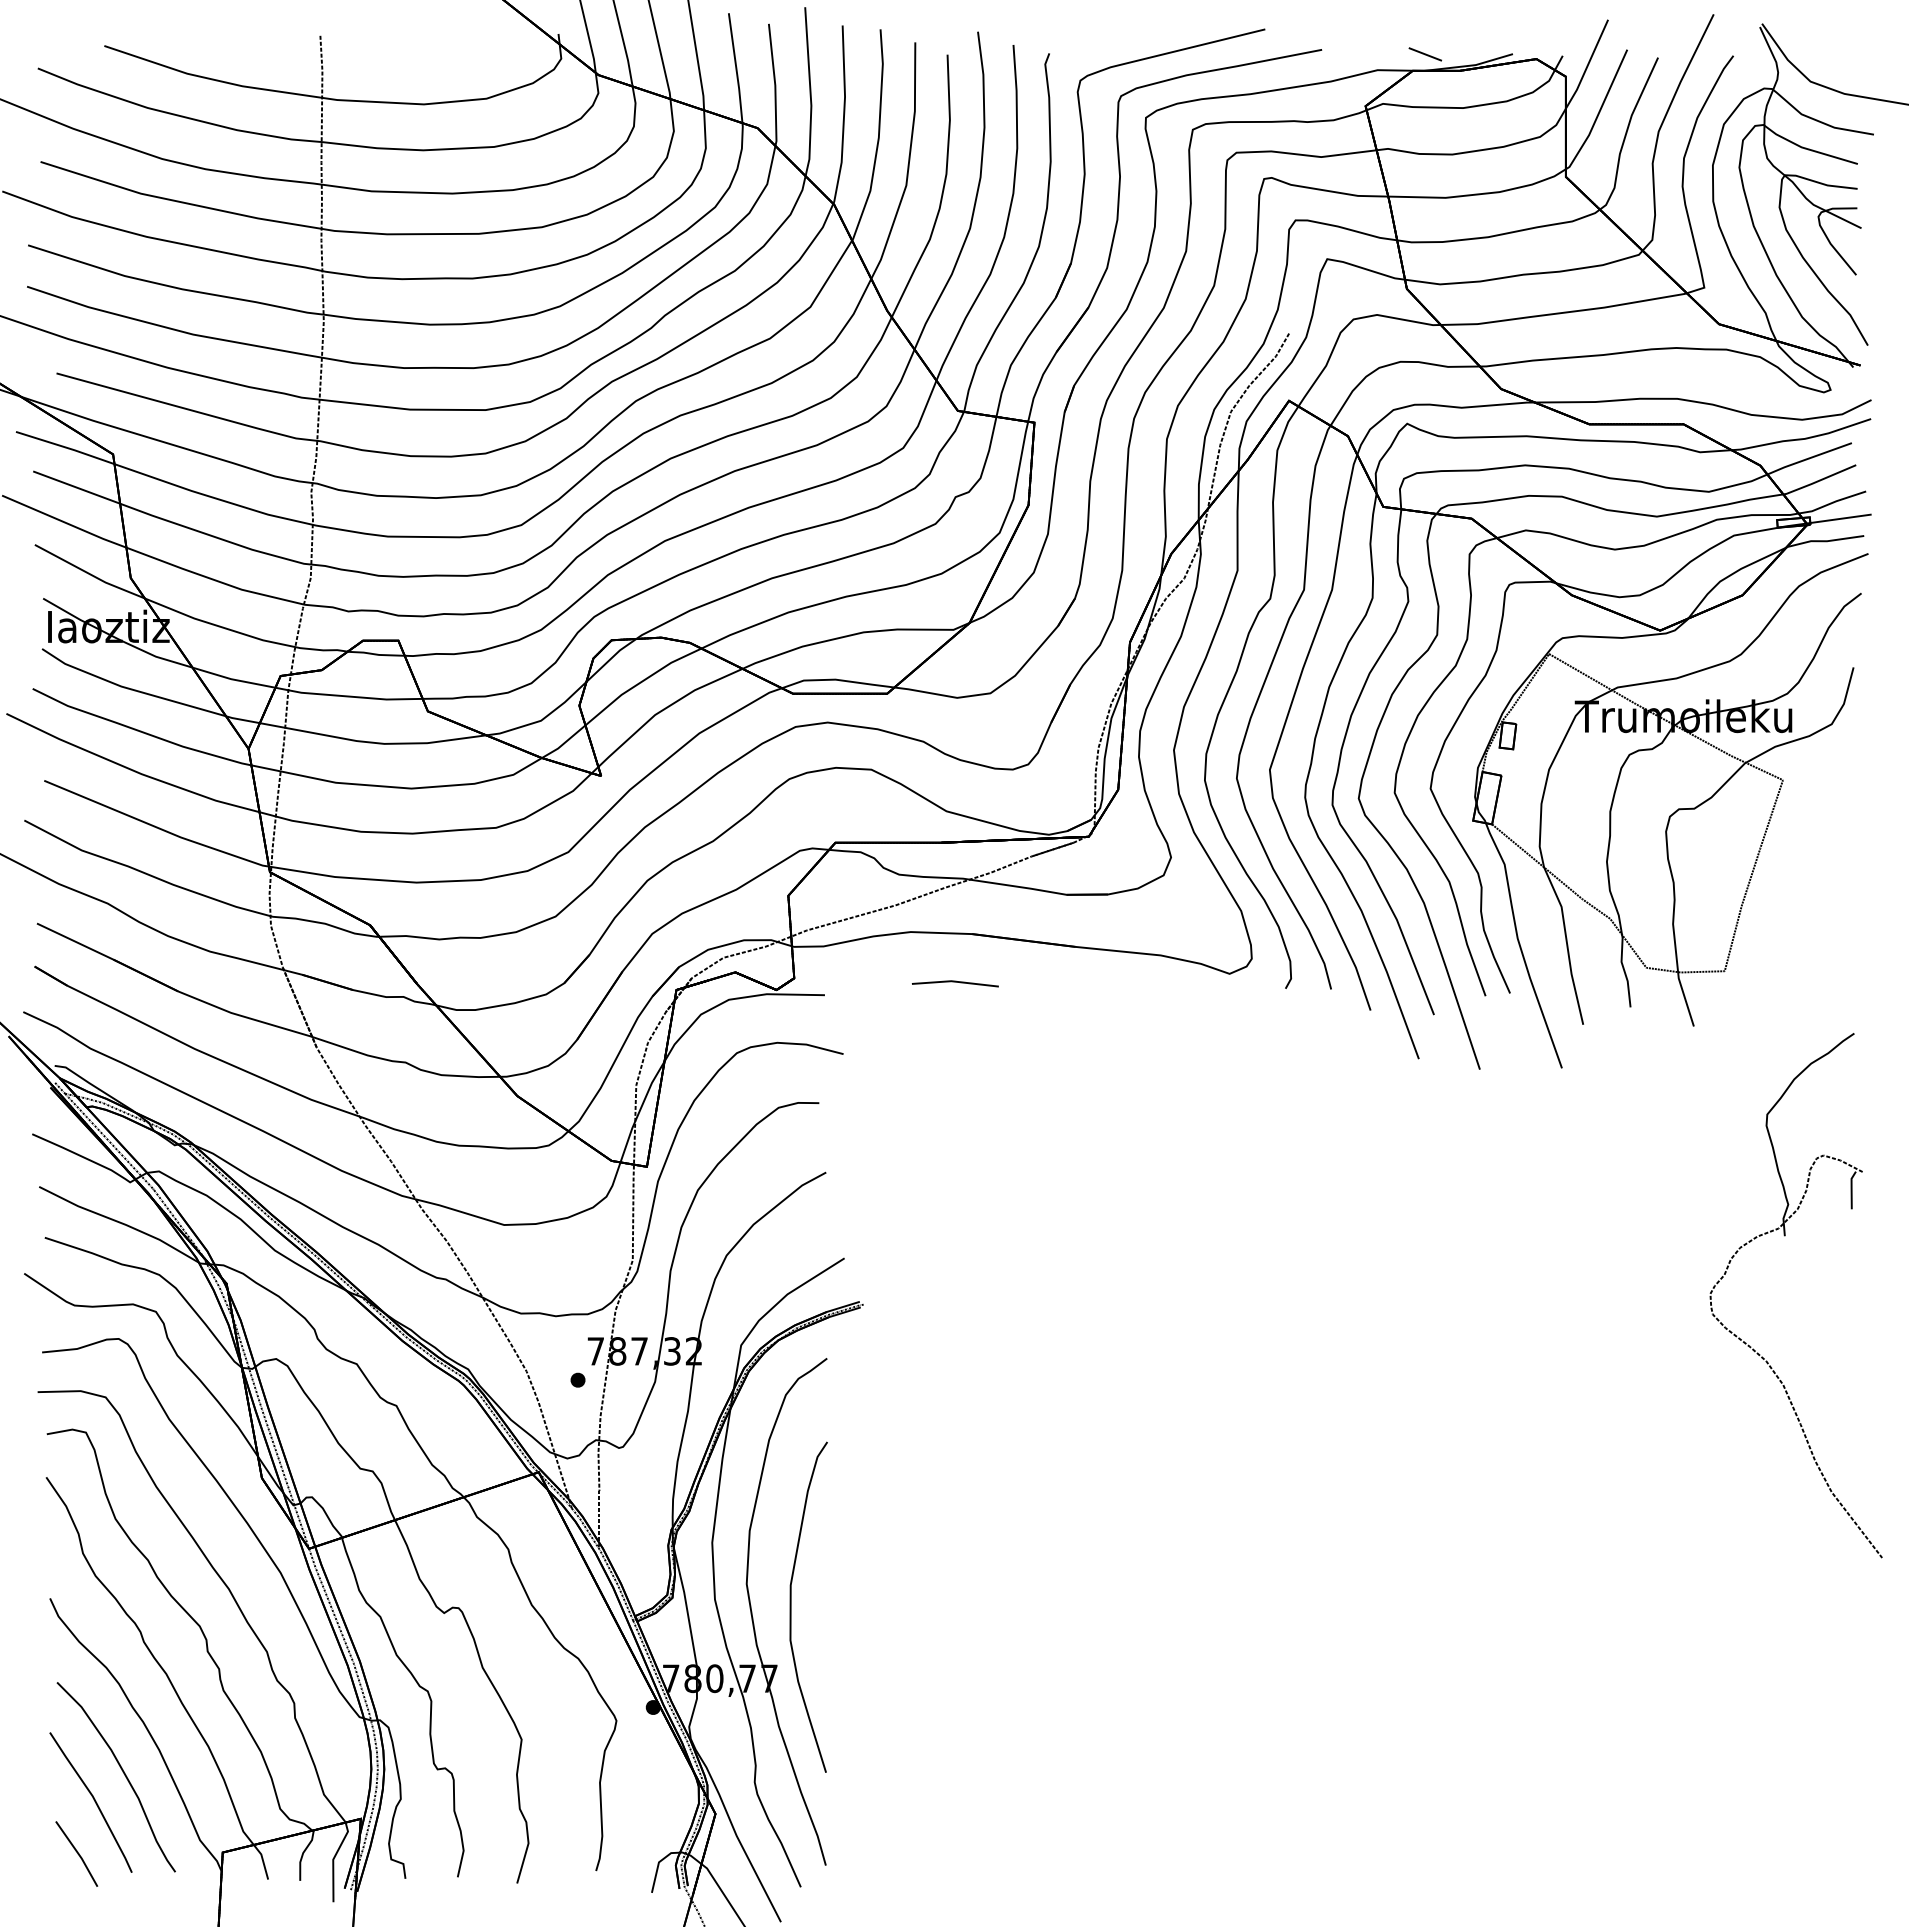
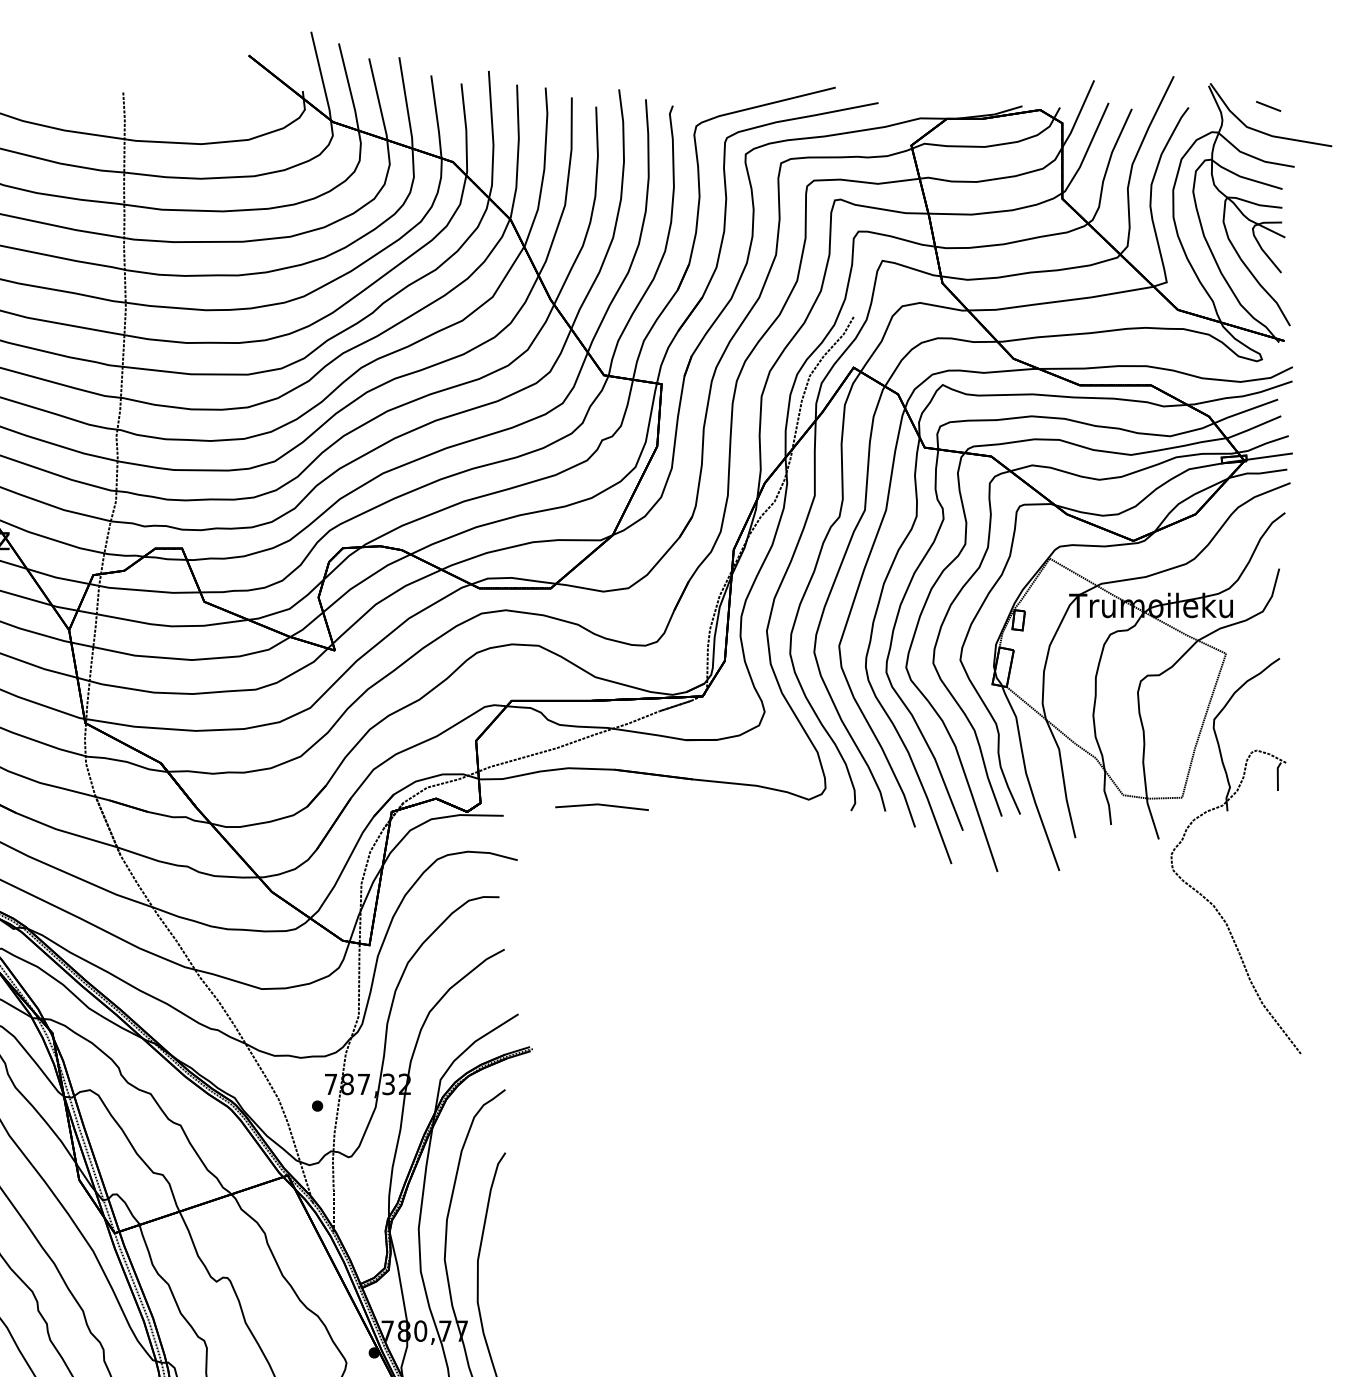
line: (1424, 54) -> (1267, 106), moved
part: (955, 983) -> (602, 807), size x1.43
part: (1785, 1236) -> (1227, 811), moved

